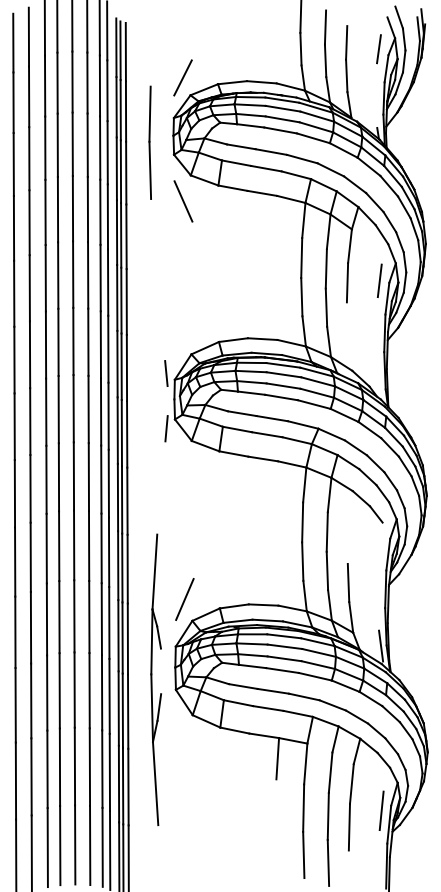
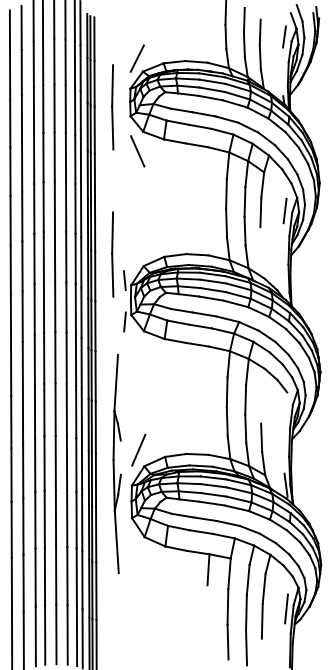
line: (149, 338) -> (112, 254), added
part: (155, 679) -> (116, 463), moved

